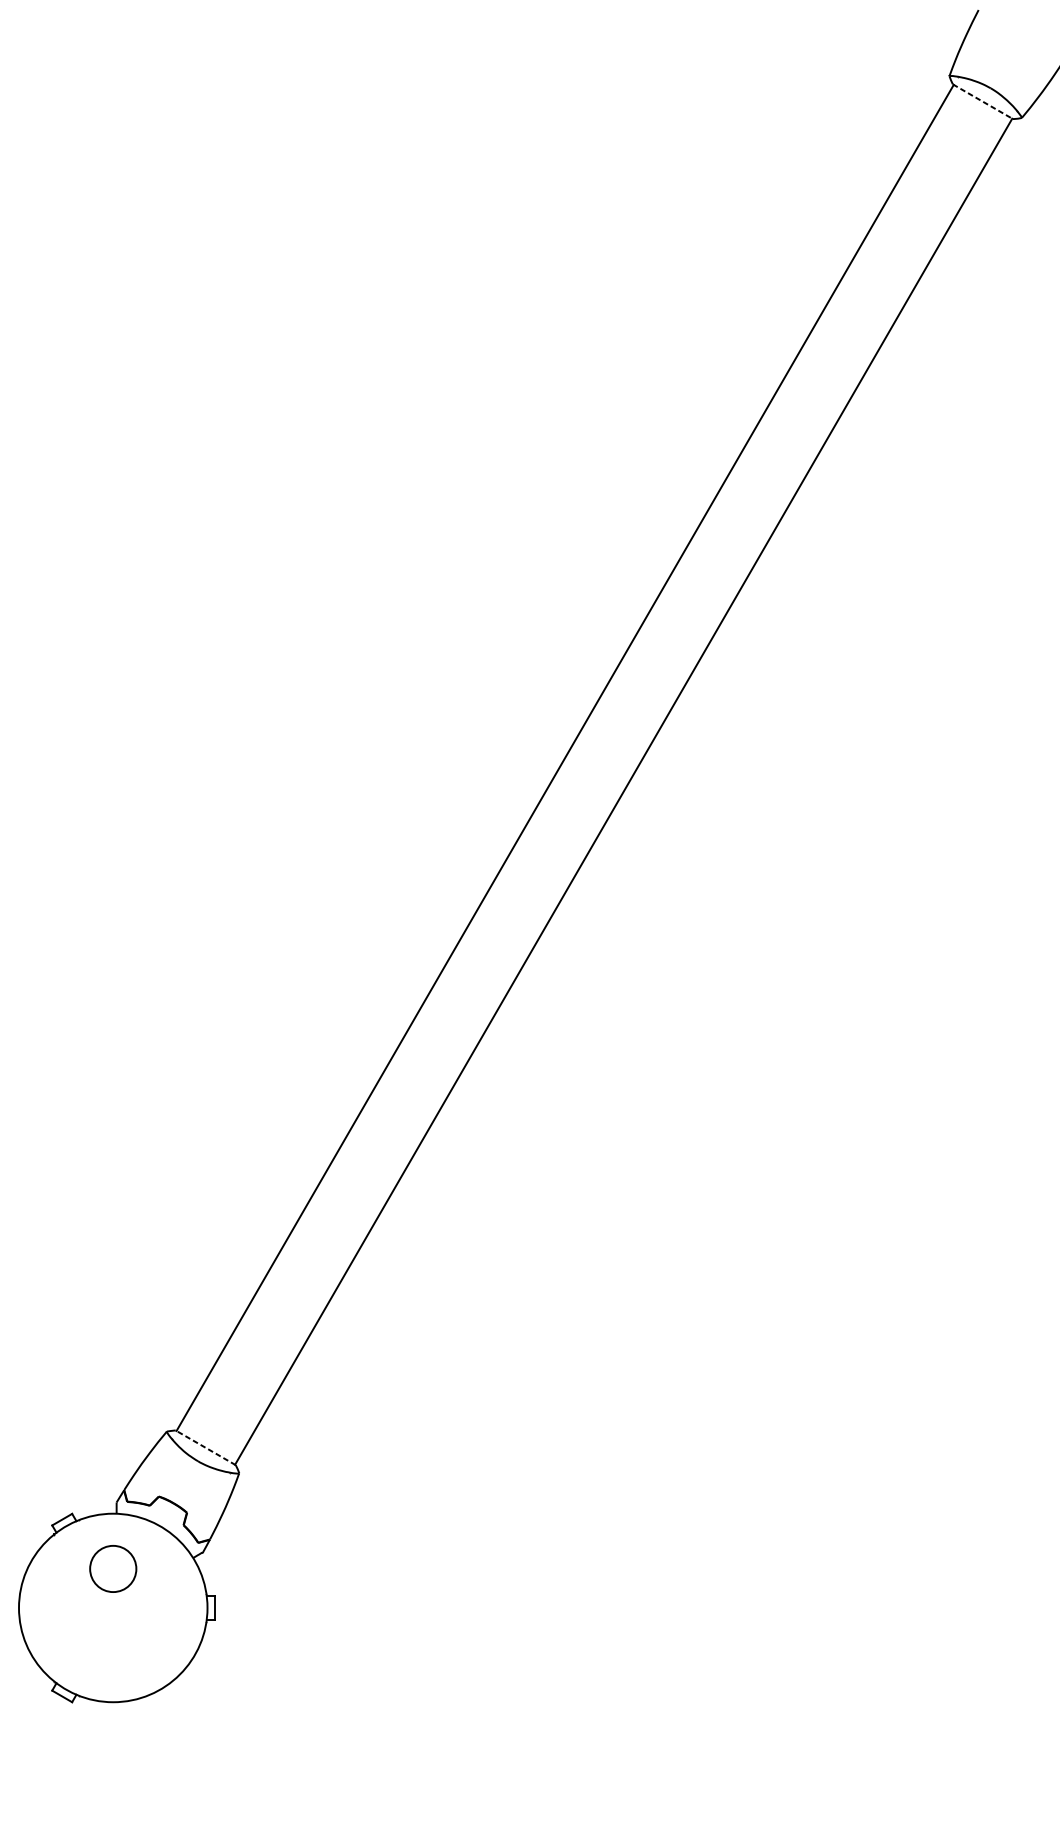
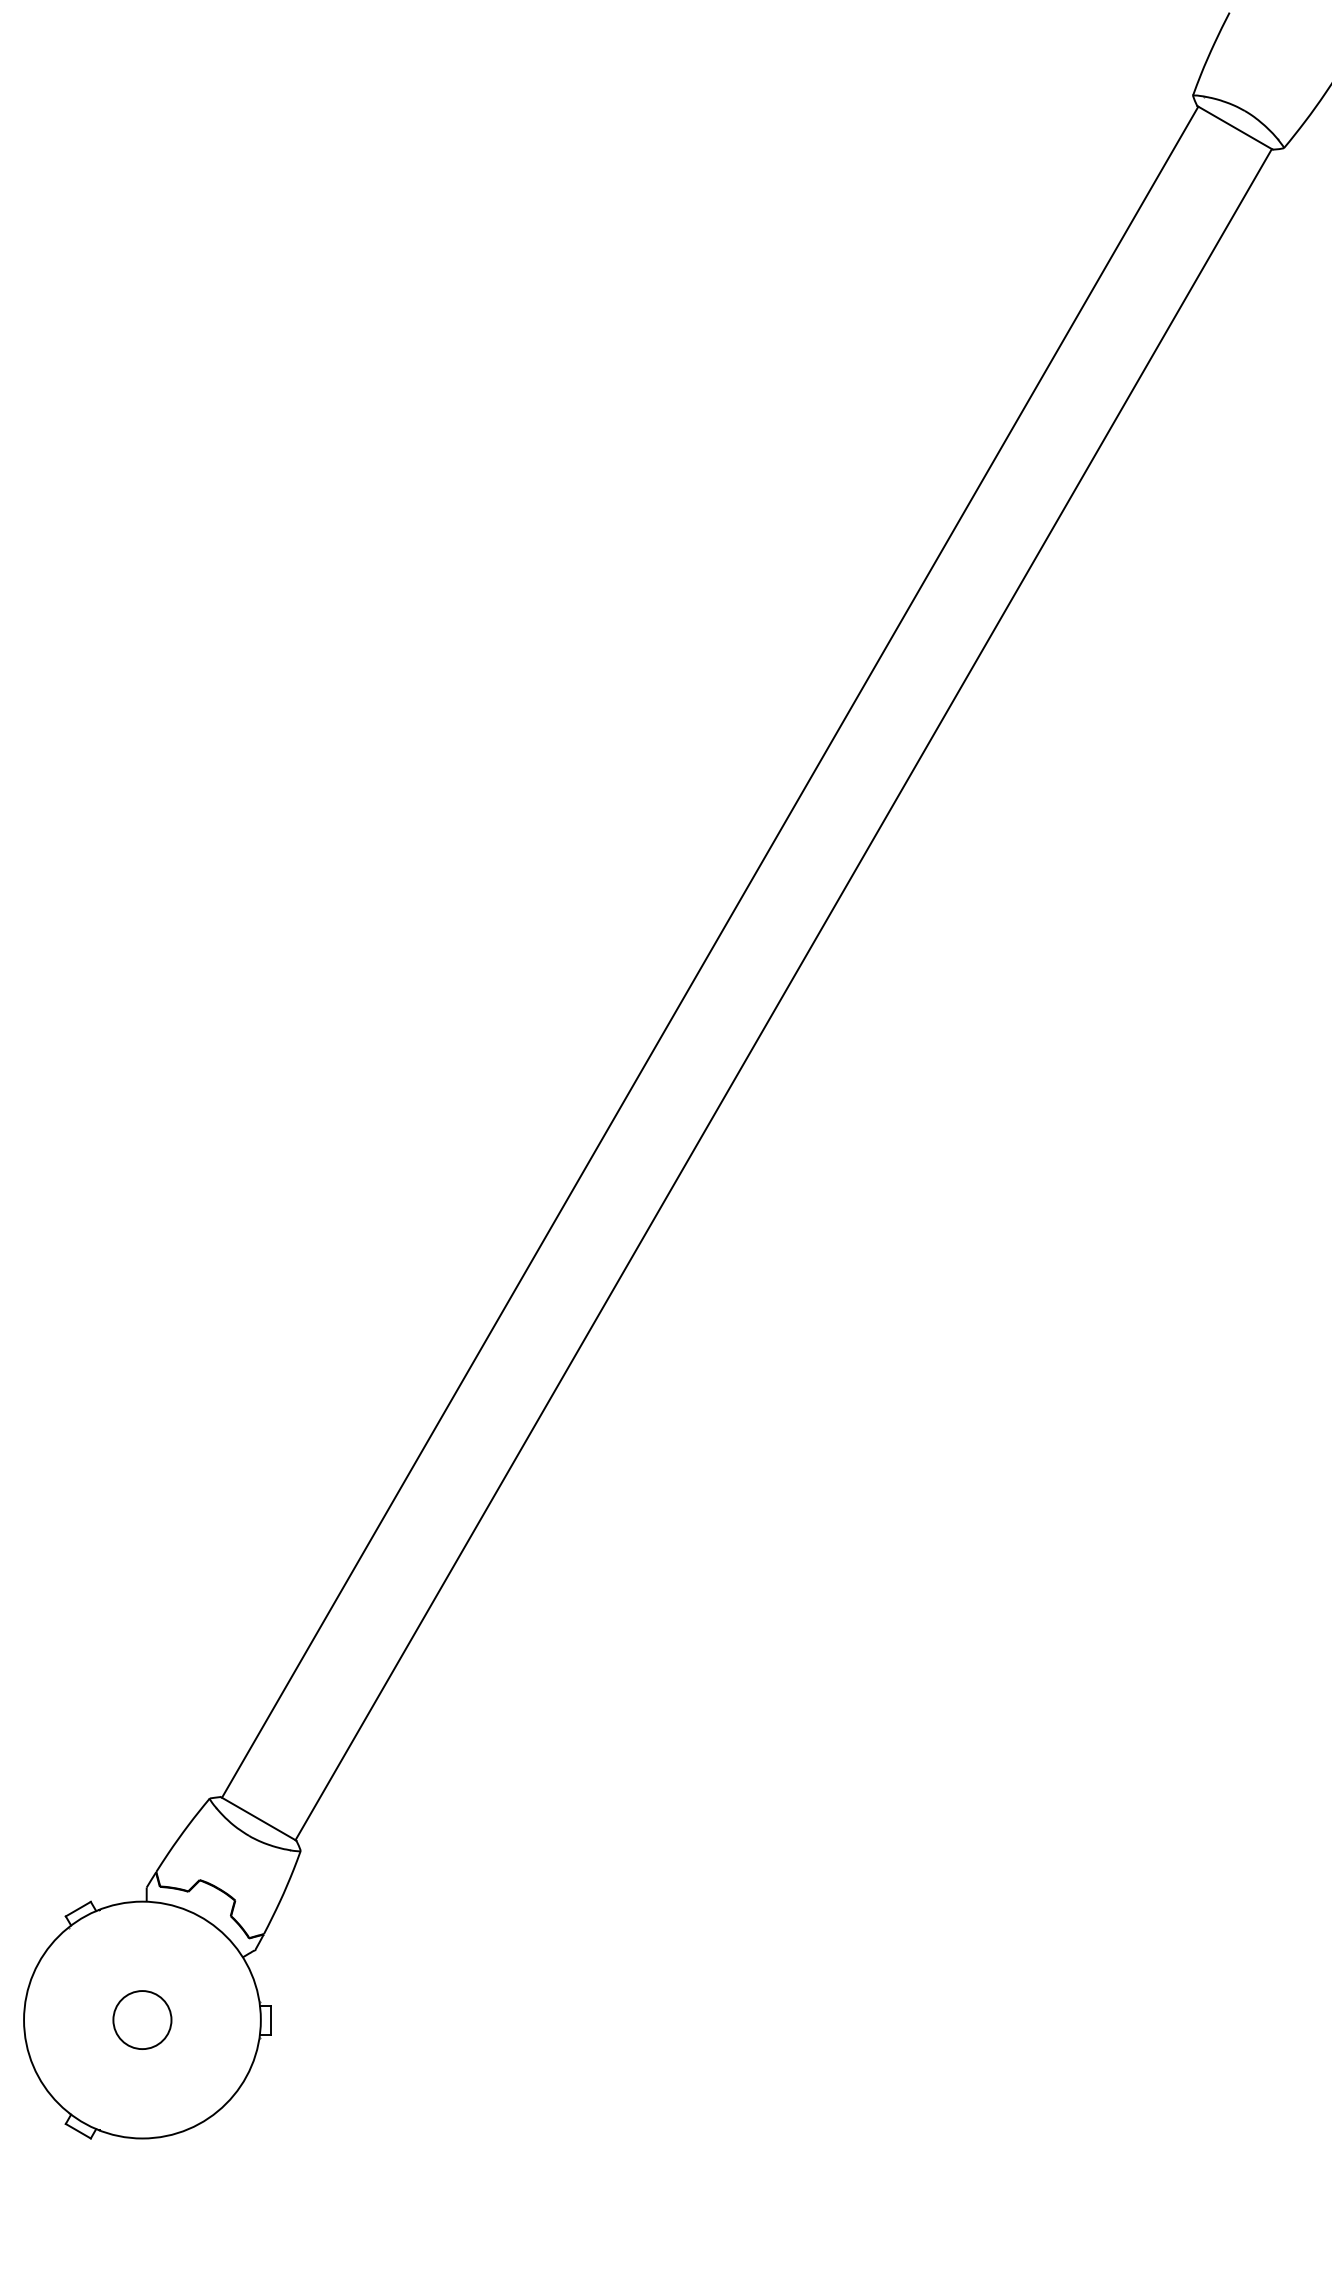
line: (982, 101) -> (1234, 127), dashed -> solid
line: (205, 1447) -> (258, 1818), dashed -> solid
circle: (113, 1568) -> (142, 2019), moved

